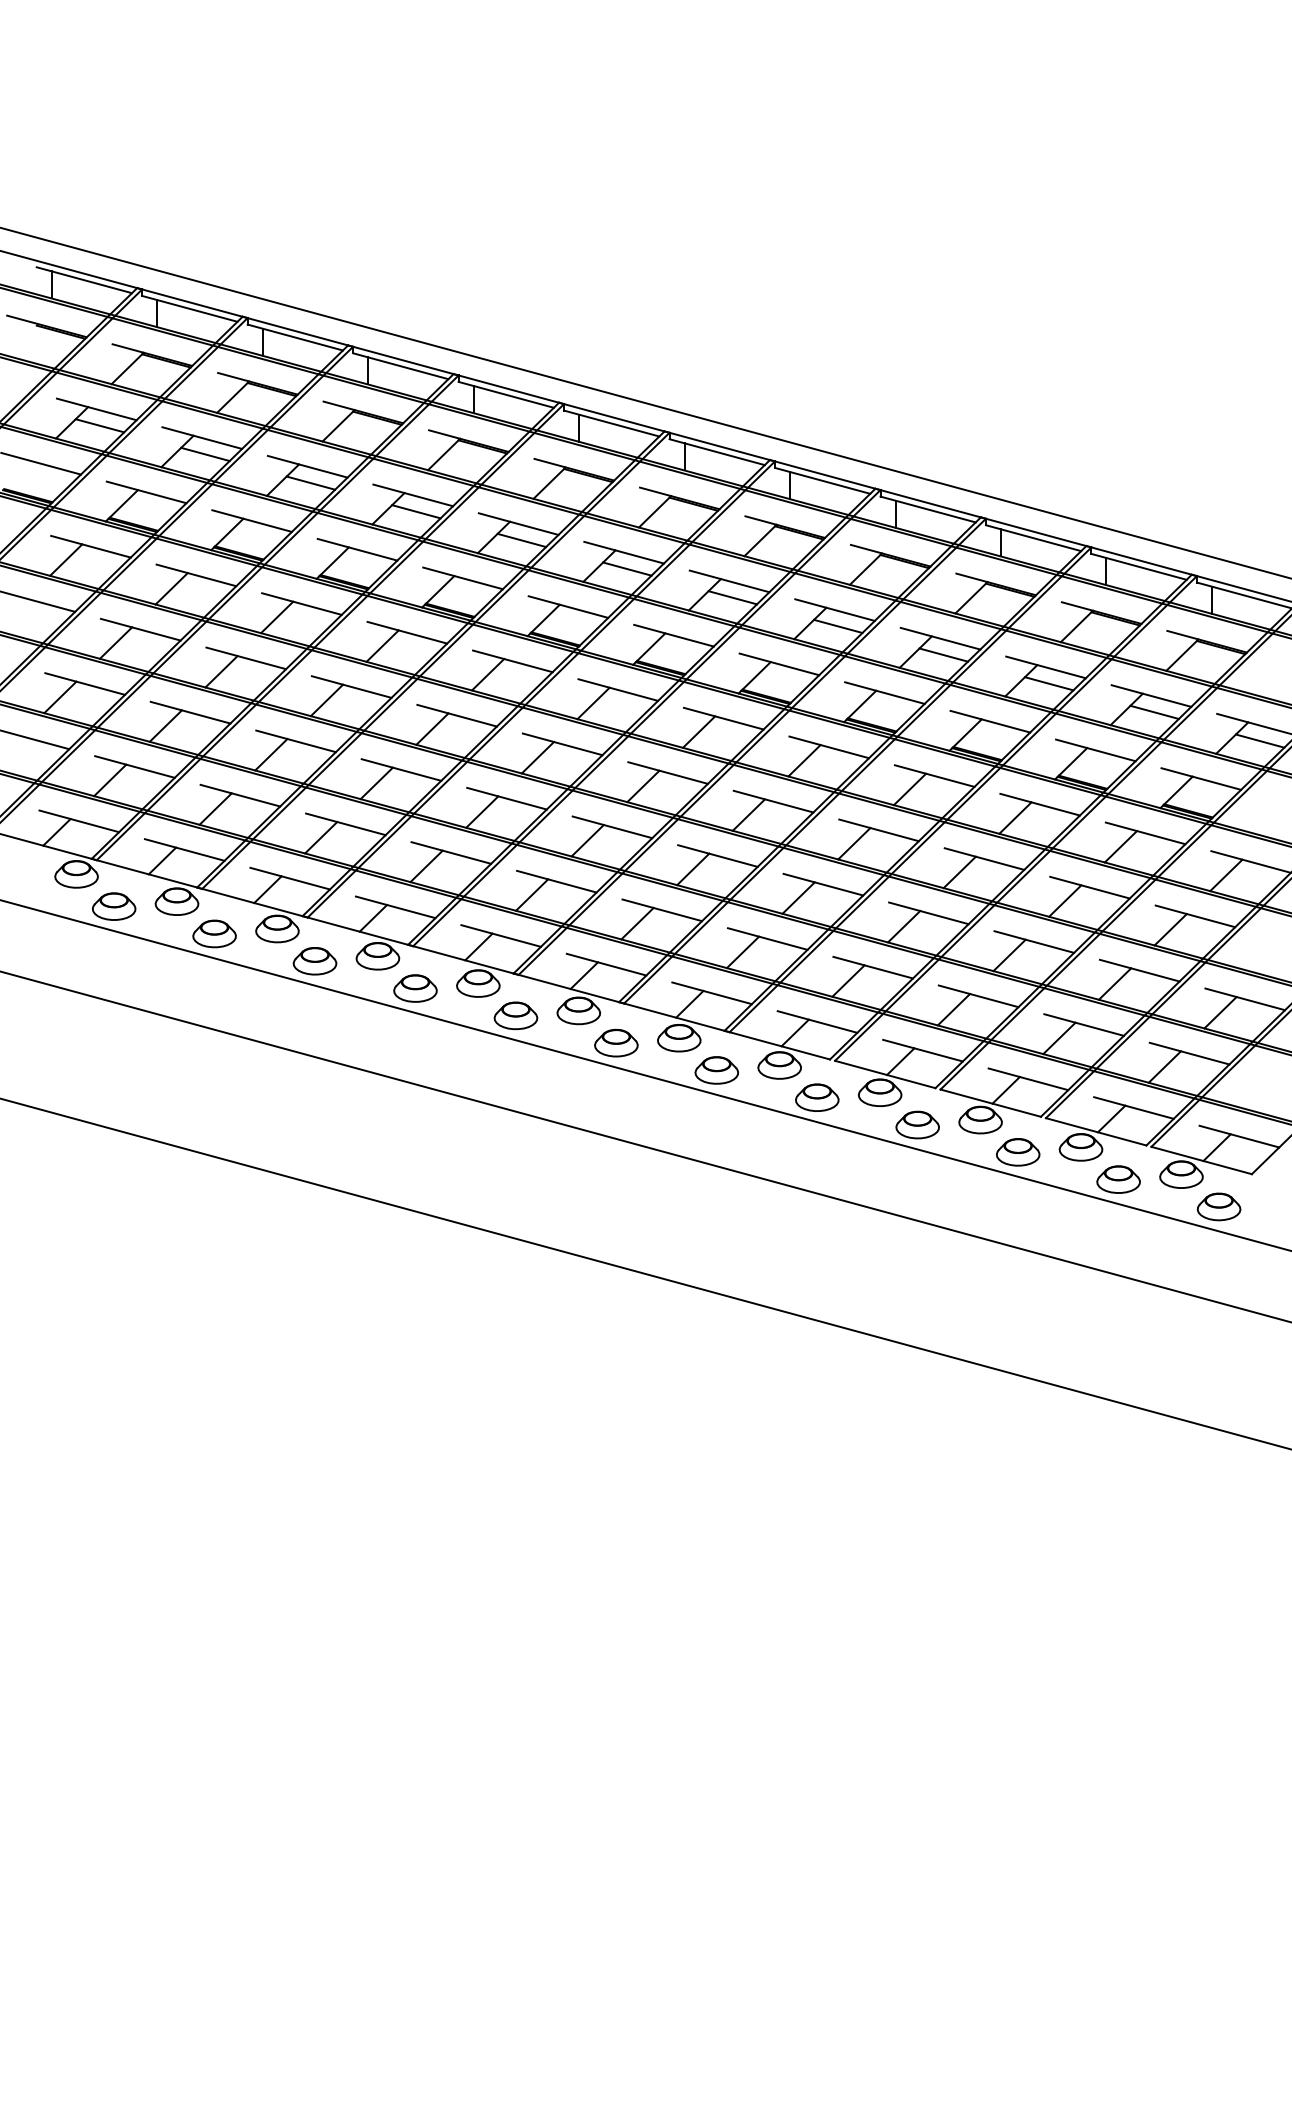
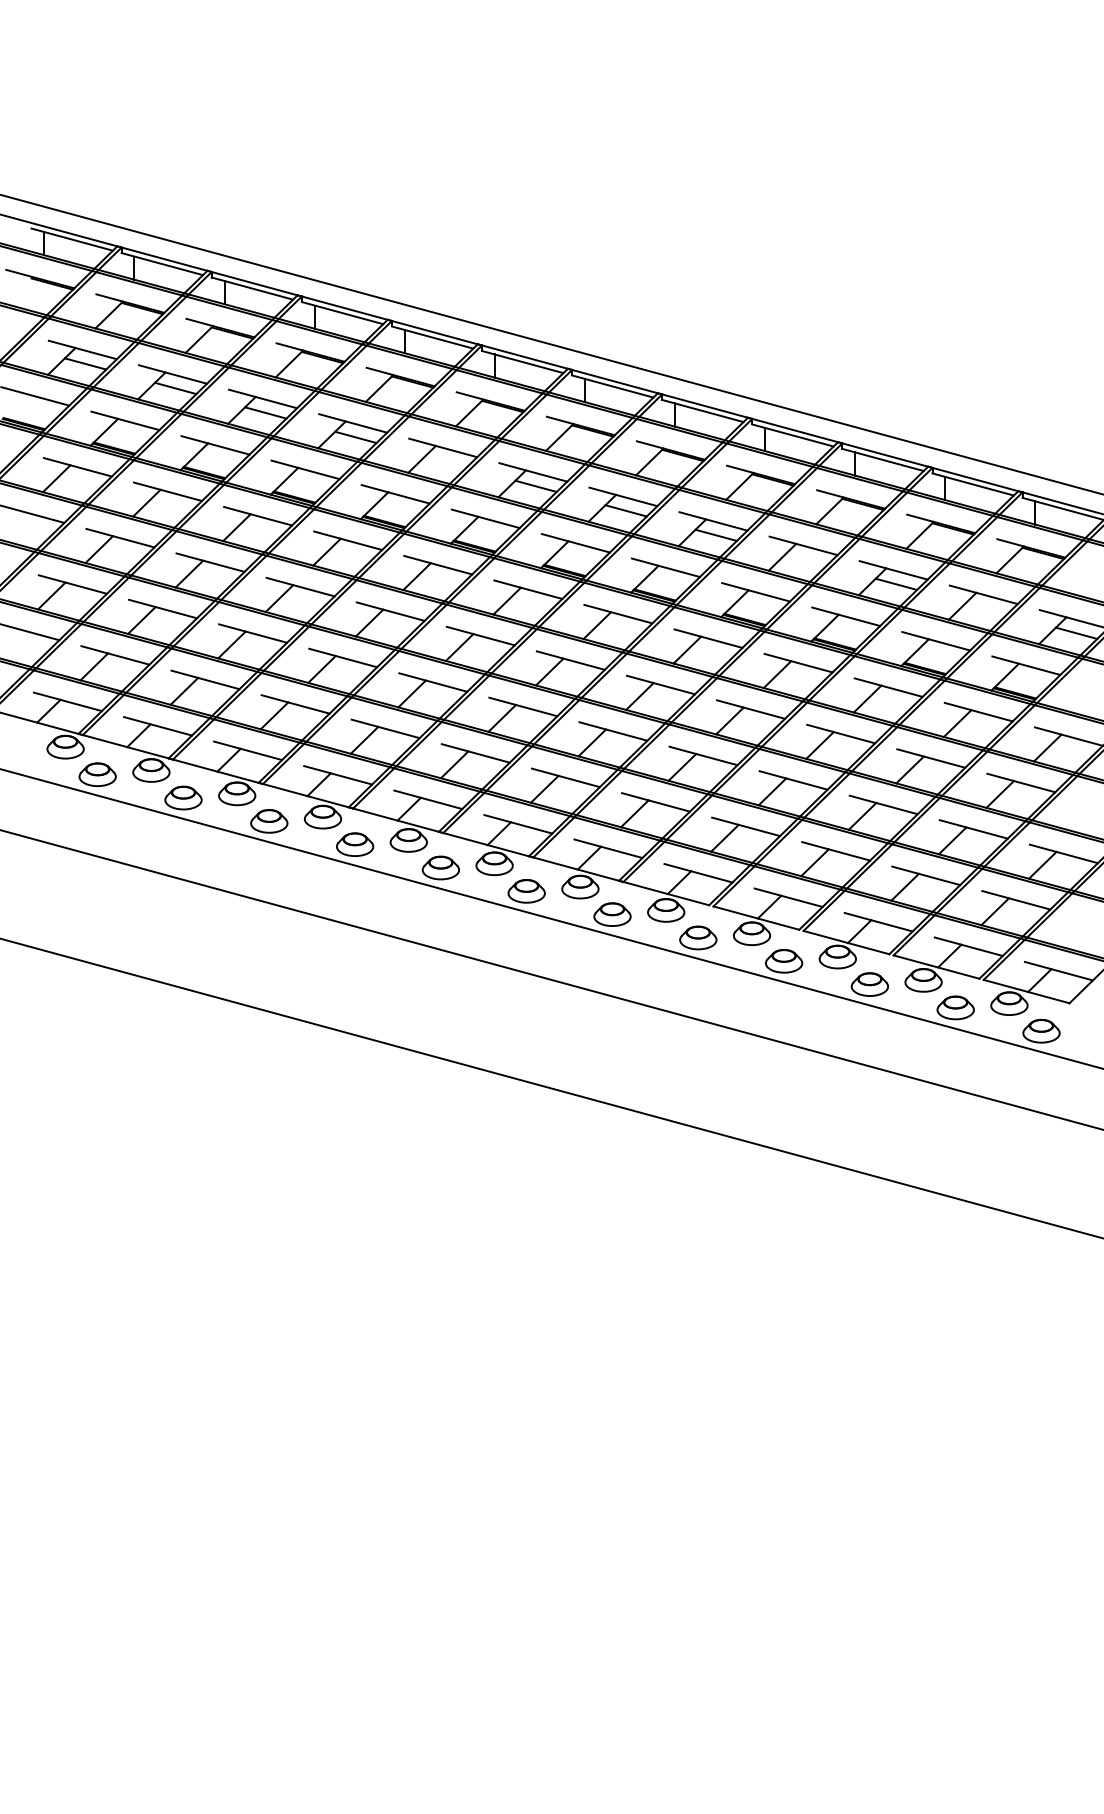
line: (521, 540) -> (445, 461), removed
line: (943, 654) -> (806, 559), removed
line: (1154, 712) -> (986, 608), removed

